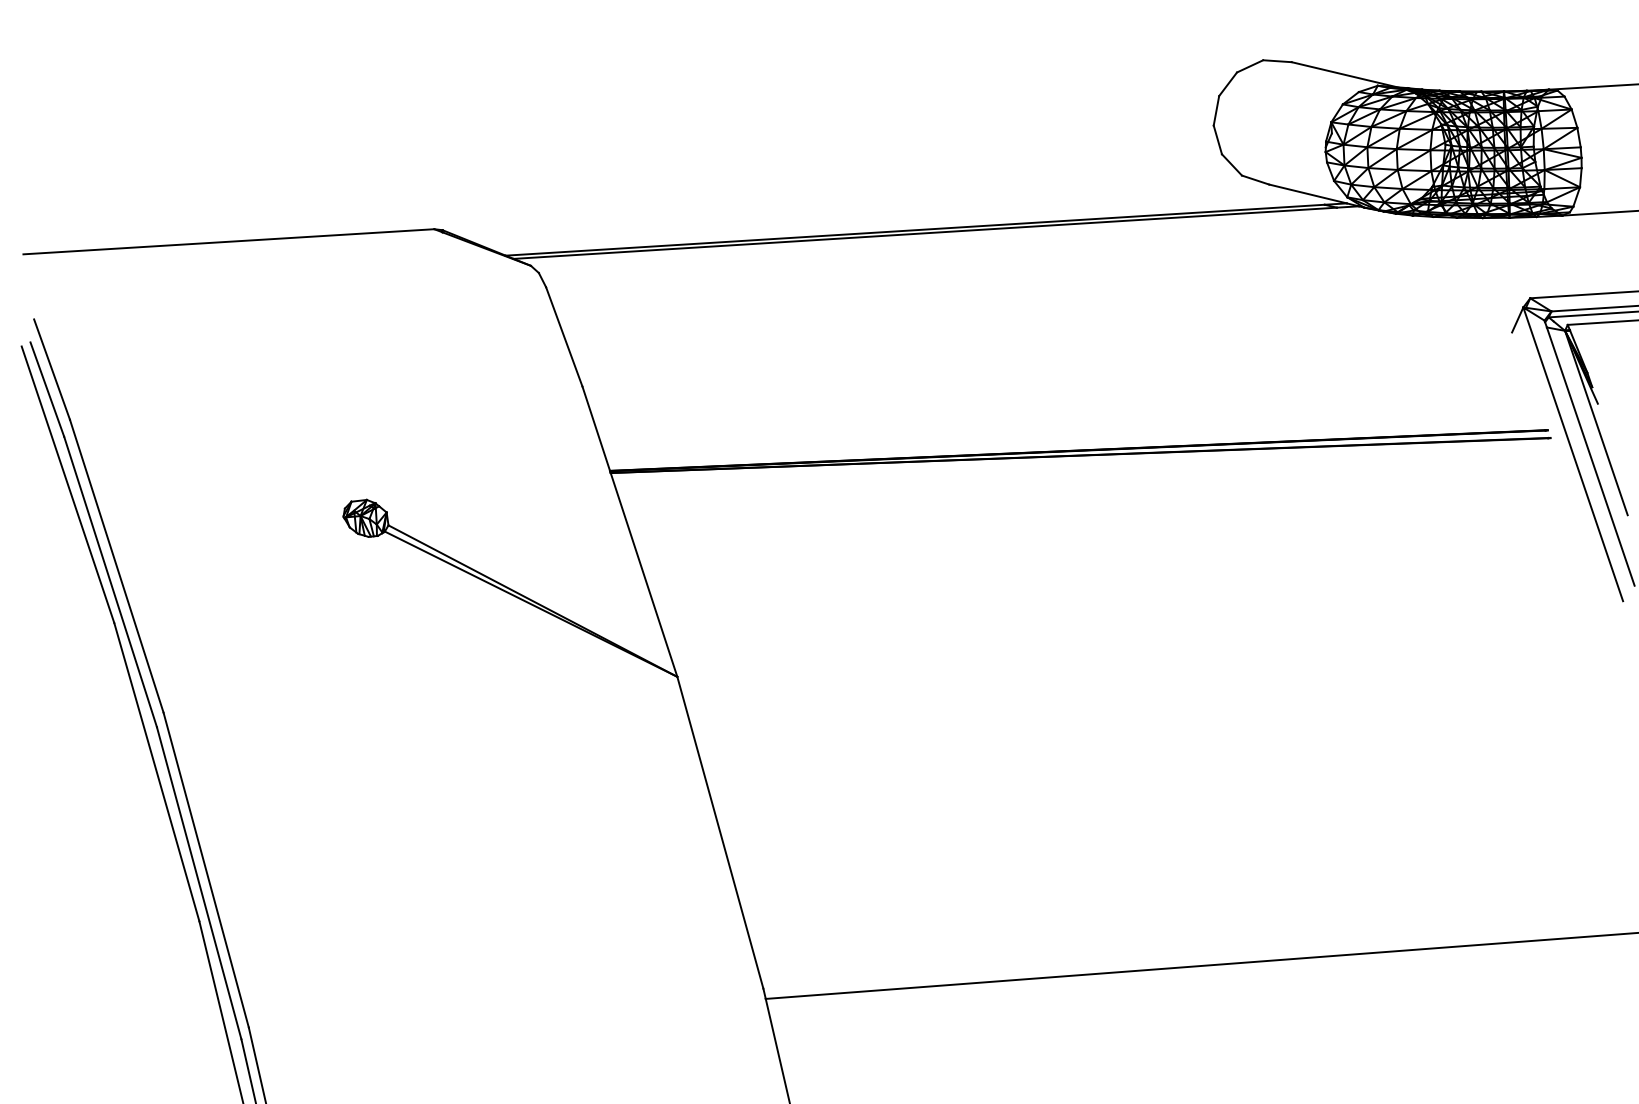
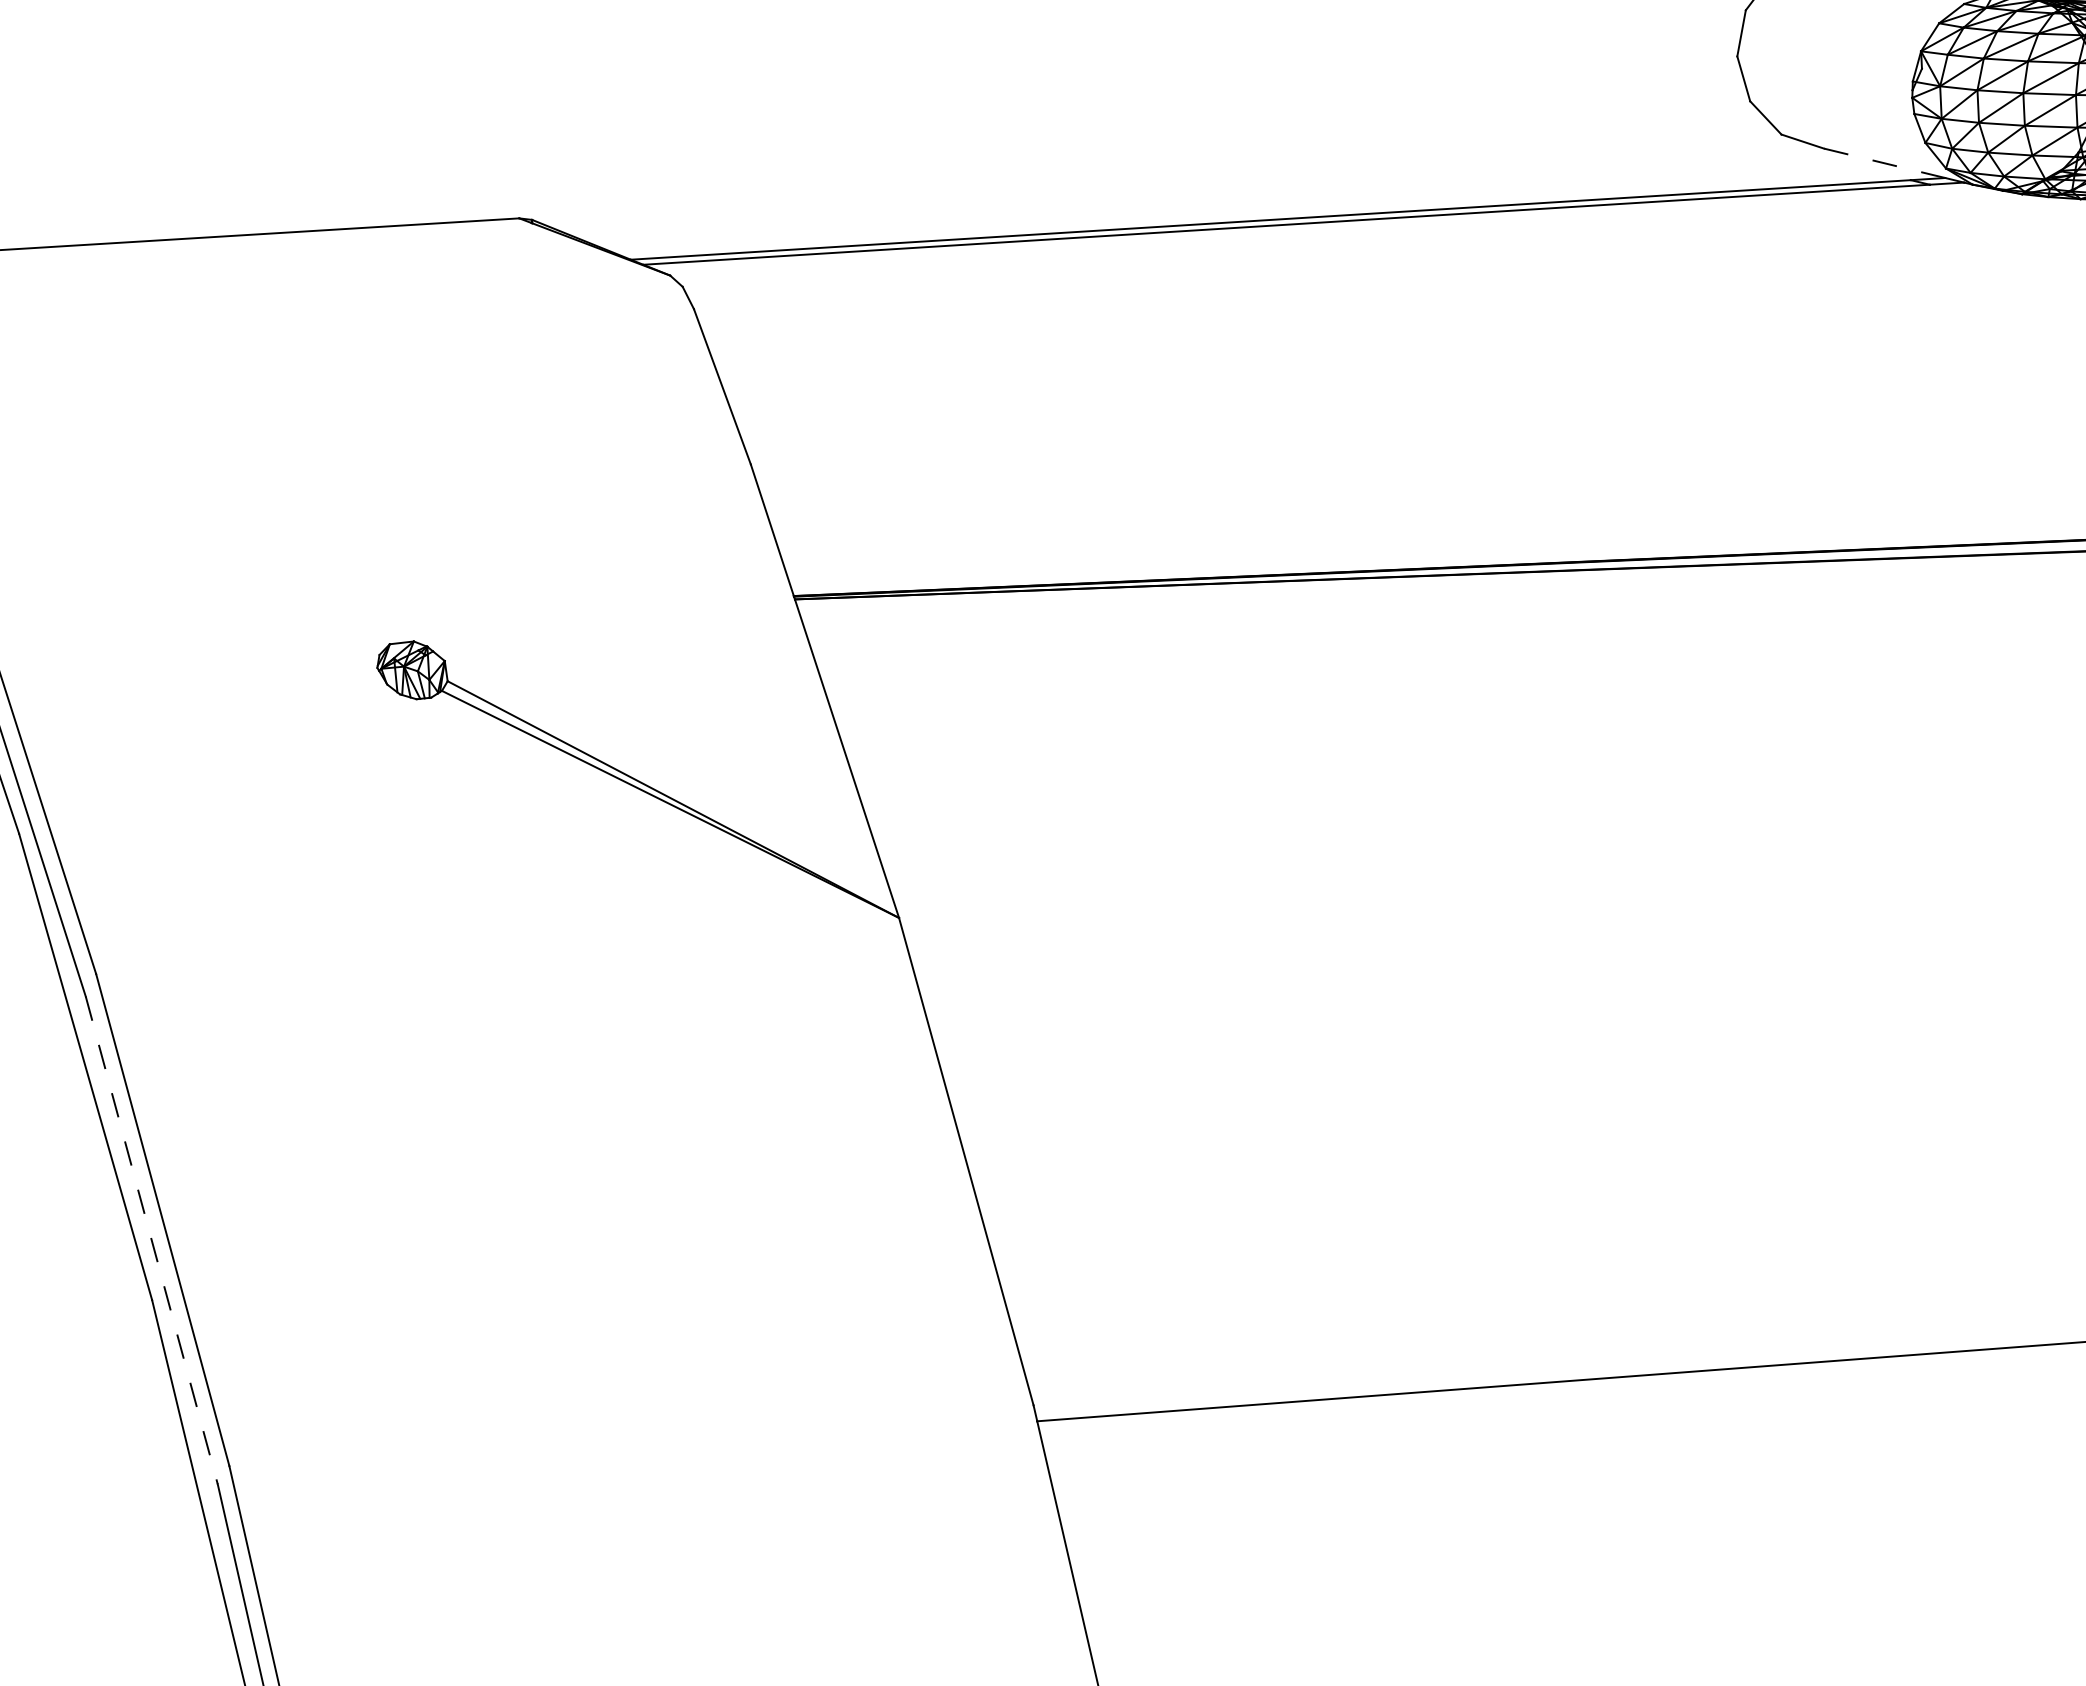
line: (1308, 193) -> (1885, 162), solid -> dashed
line: (199, 883) -> (152, 1240), solid -> dashed

